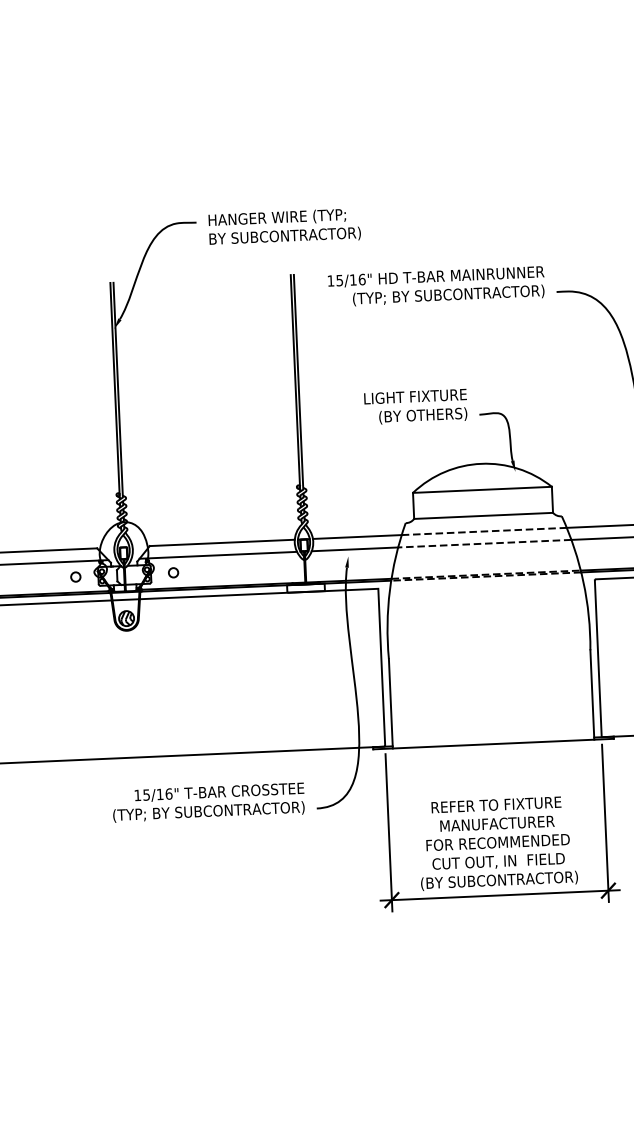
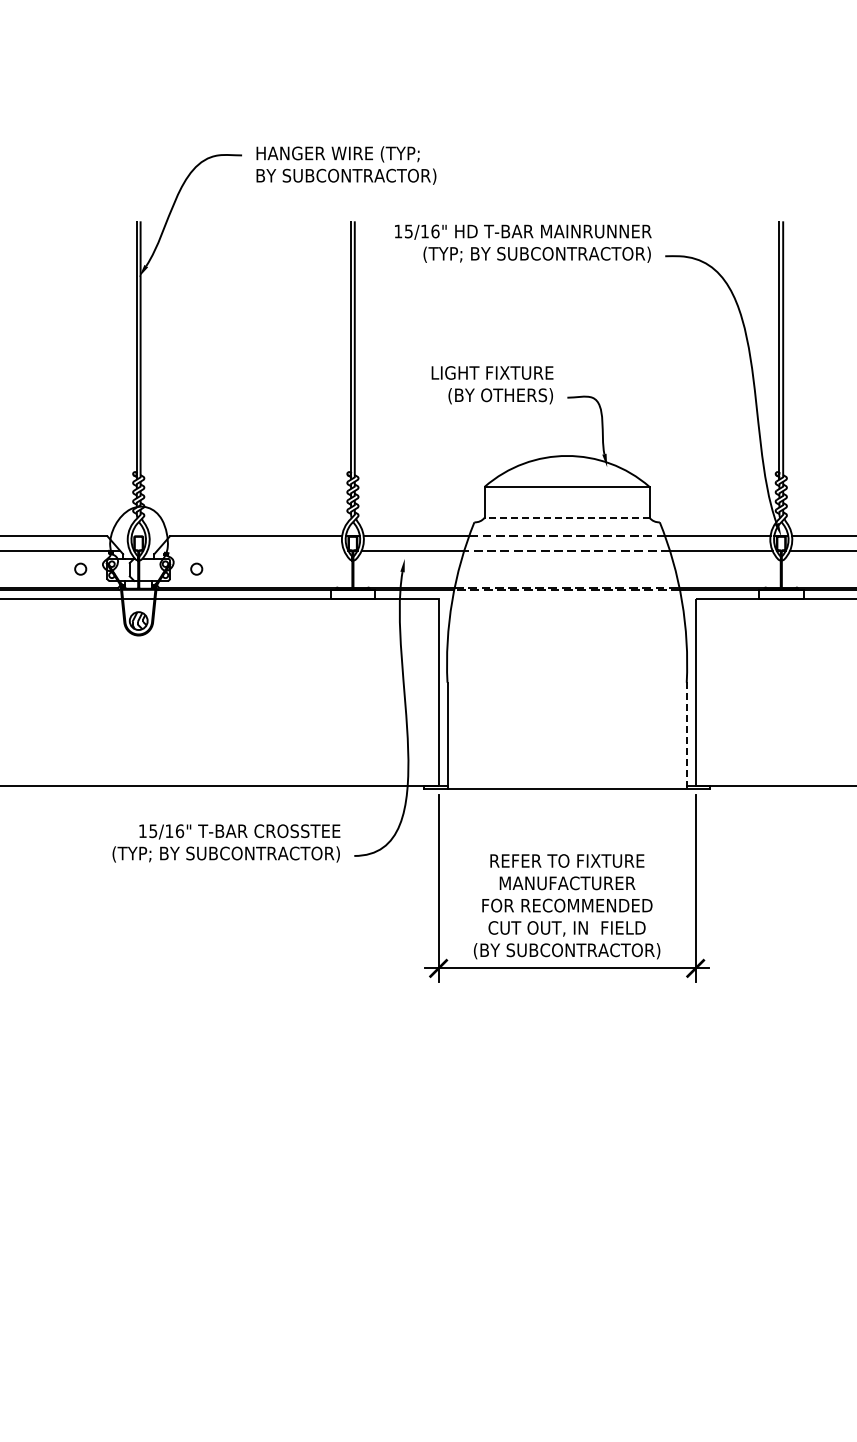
line: (483, 515) -> (566, 517), solid -> dashed
line: (218, 555) -> (250, 550), removed
line: (592, 695) -> (686, 736), solid -> dashed

